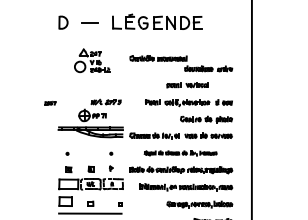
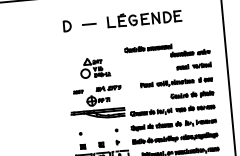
part: (92, 60) -> (95, 67), moved
part: (187, 85) -> (193, 66), moved
part: (50, 102) -> (78, 91), moved
part: (180, 153) -> (173, 124), size x1.43

